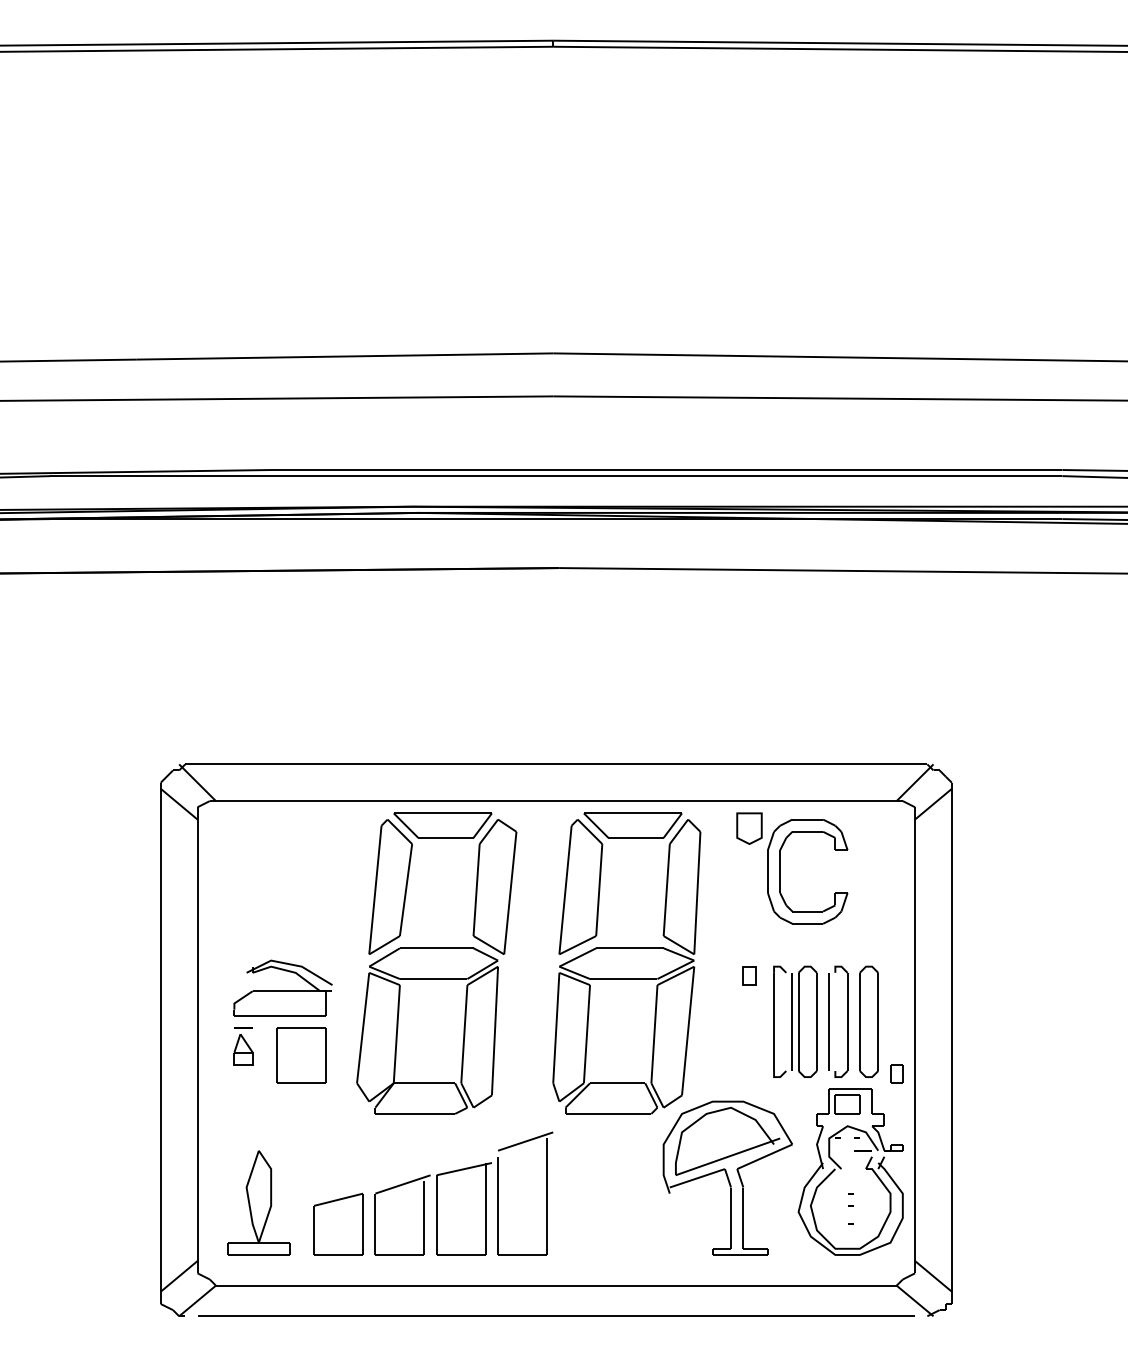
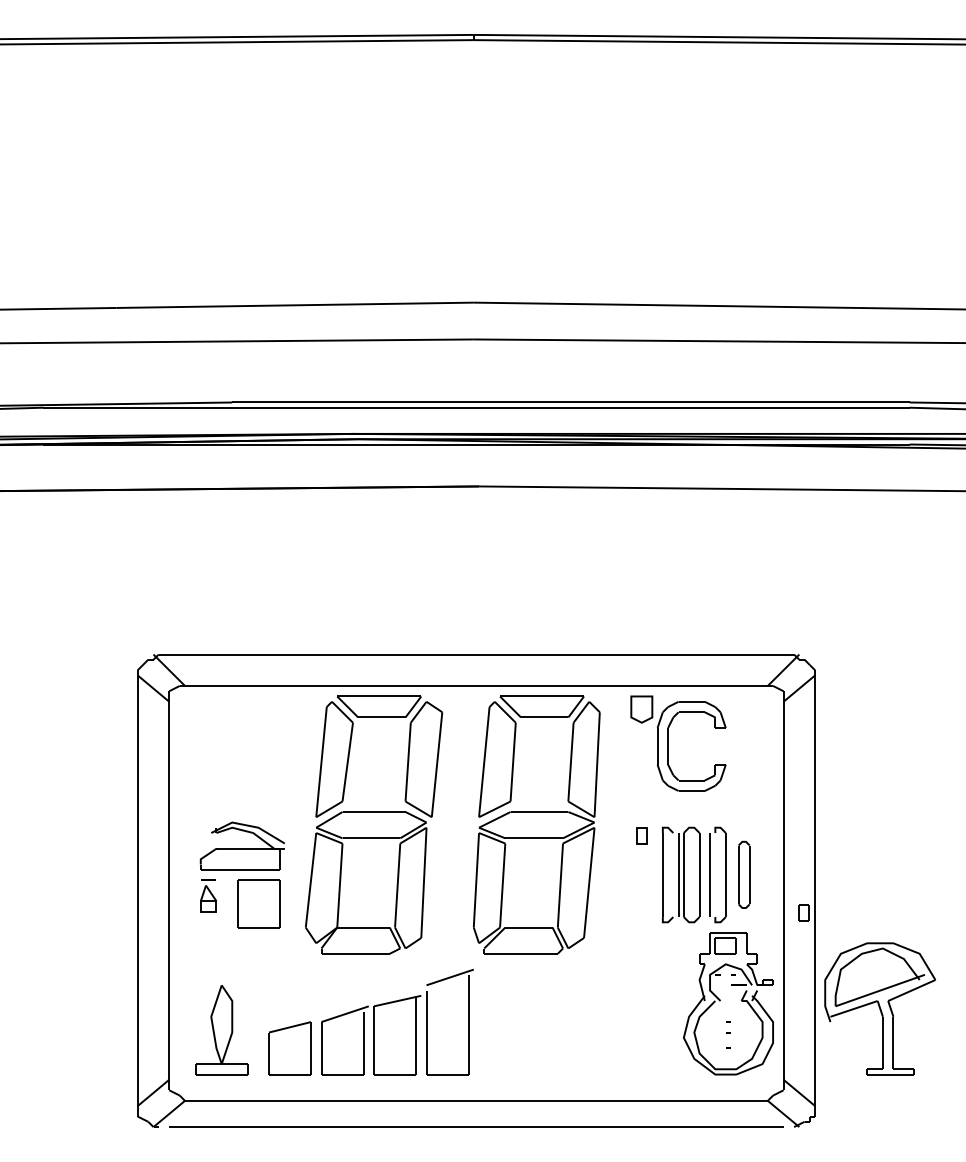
part: (868, 1021) -> (743, 874), size x0.7
part: (896, 1073) -> (803, 912), moved
part: (727, 1177) -> (879, 1008), moved

